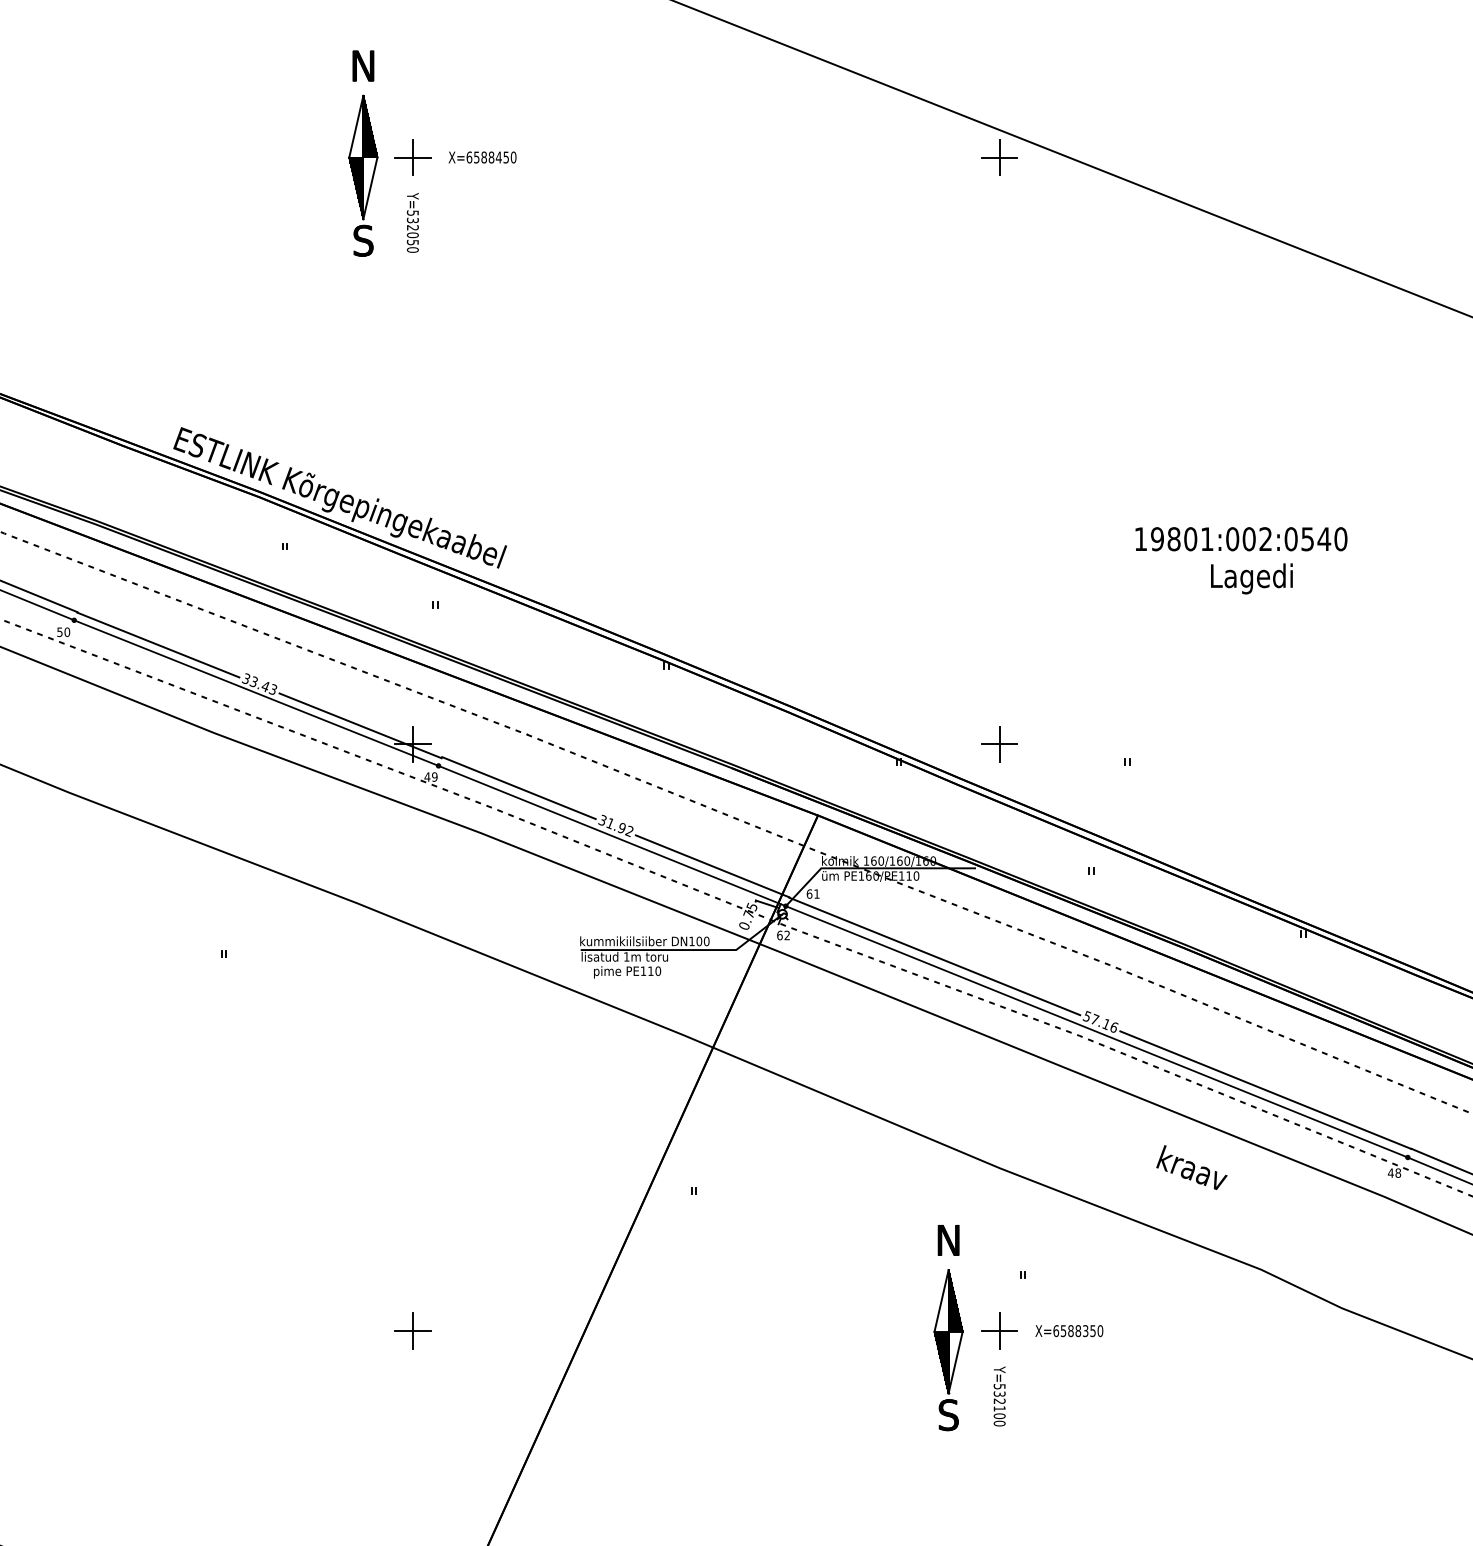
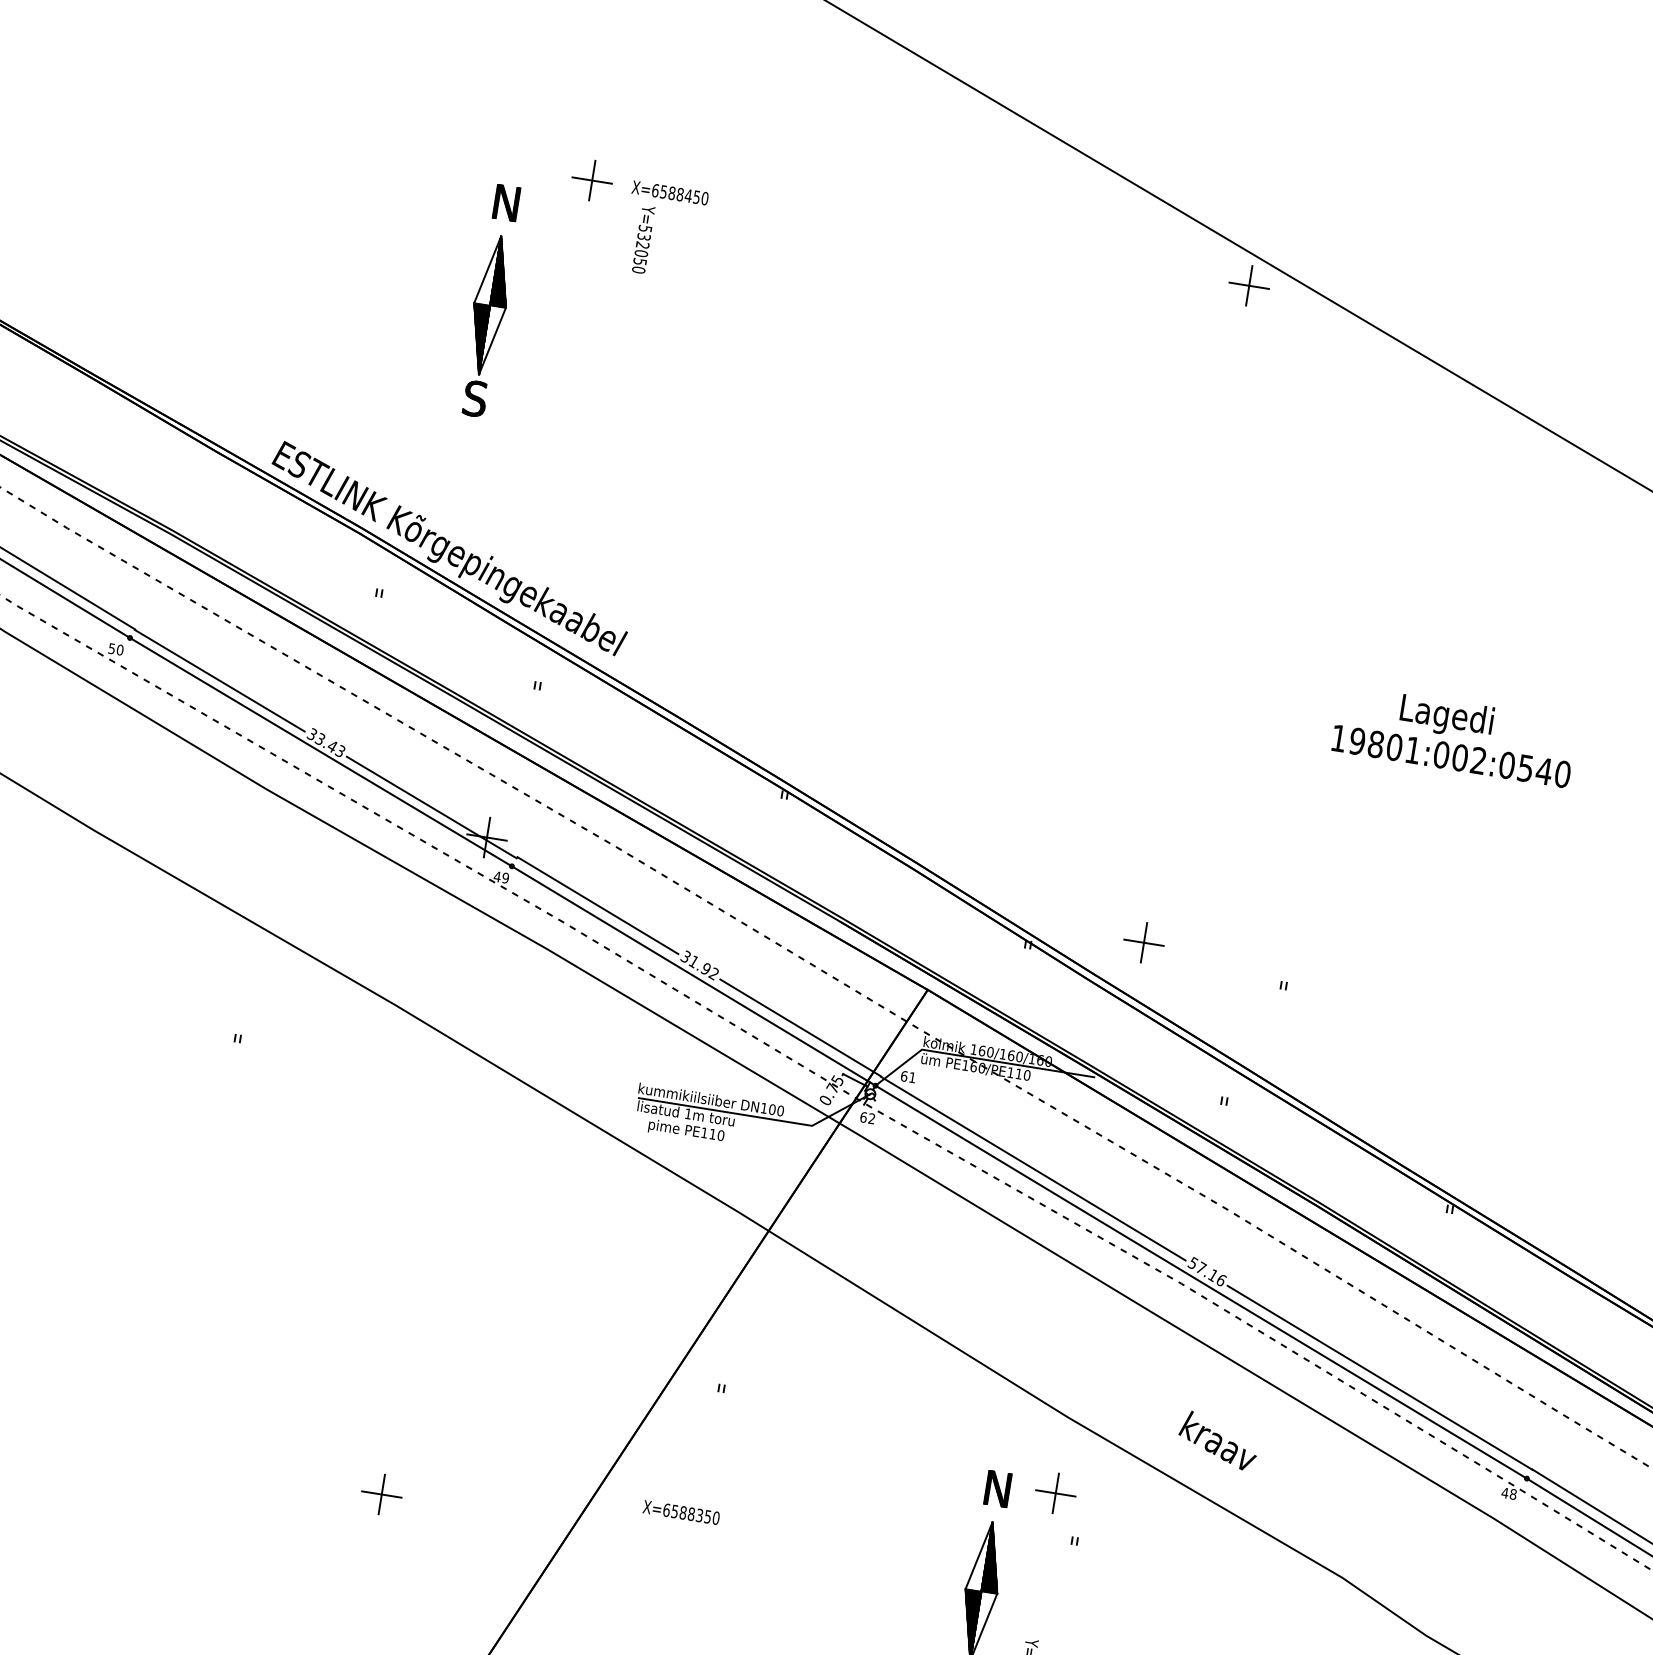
part: (363, 153) -> (490, 300), moved
text: (412, 222) -> (643, 239), moved
text: (1251, 578) -> (1446, 716), moved
text: (1191, 1167) -> (1217, 1440), moved
part: (999, 1330) -> (1055, 1492), moved
text: (1069, 1331) -> (681, 1513), moved

